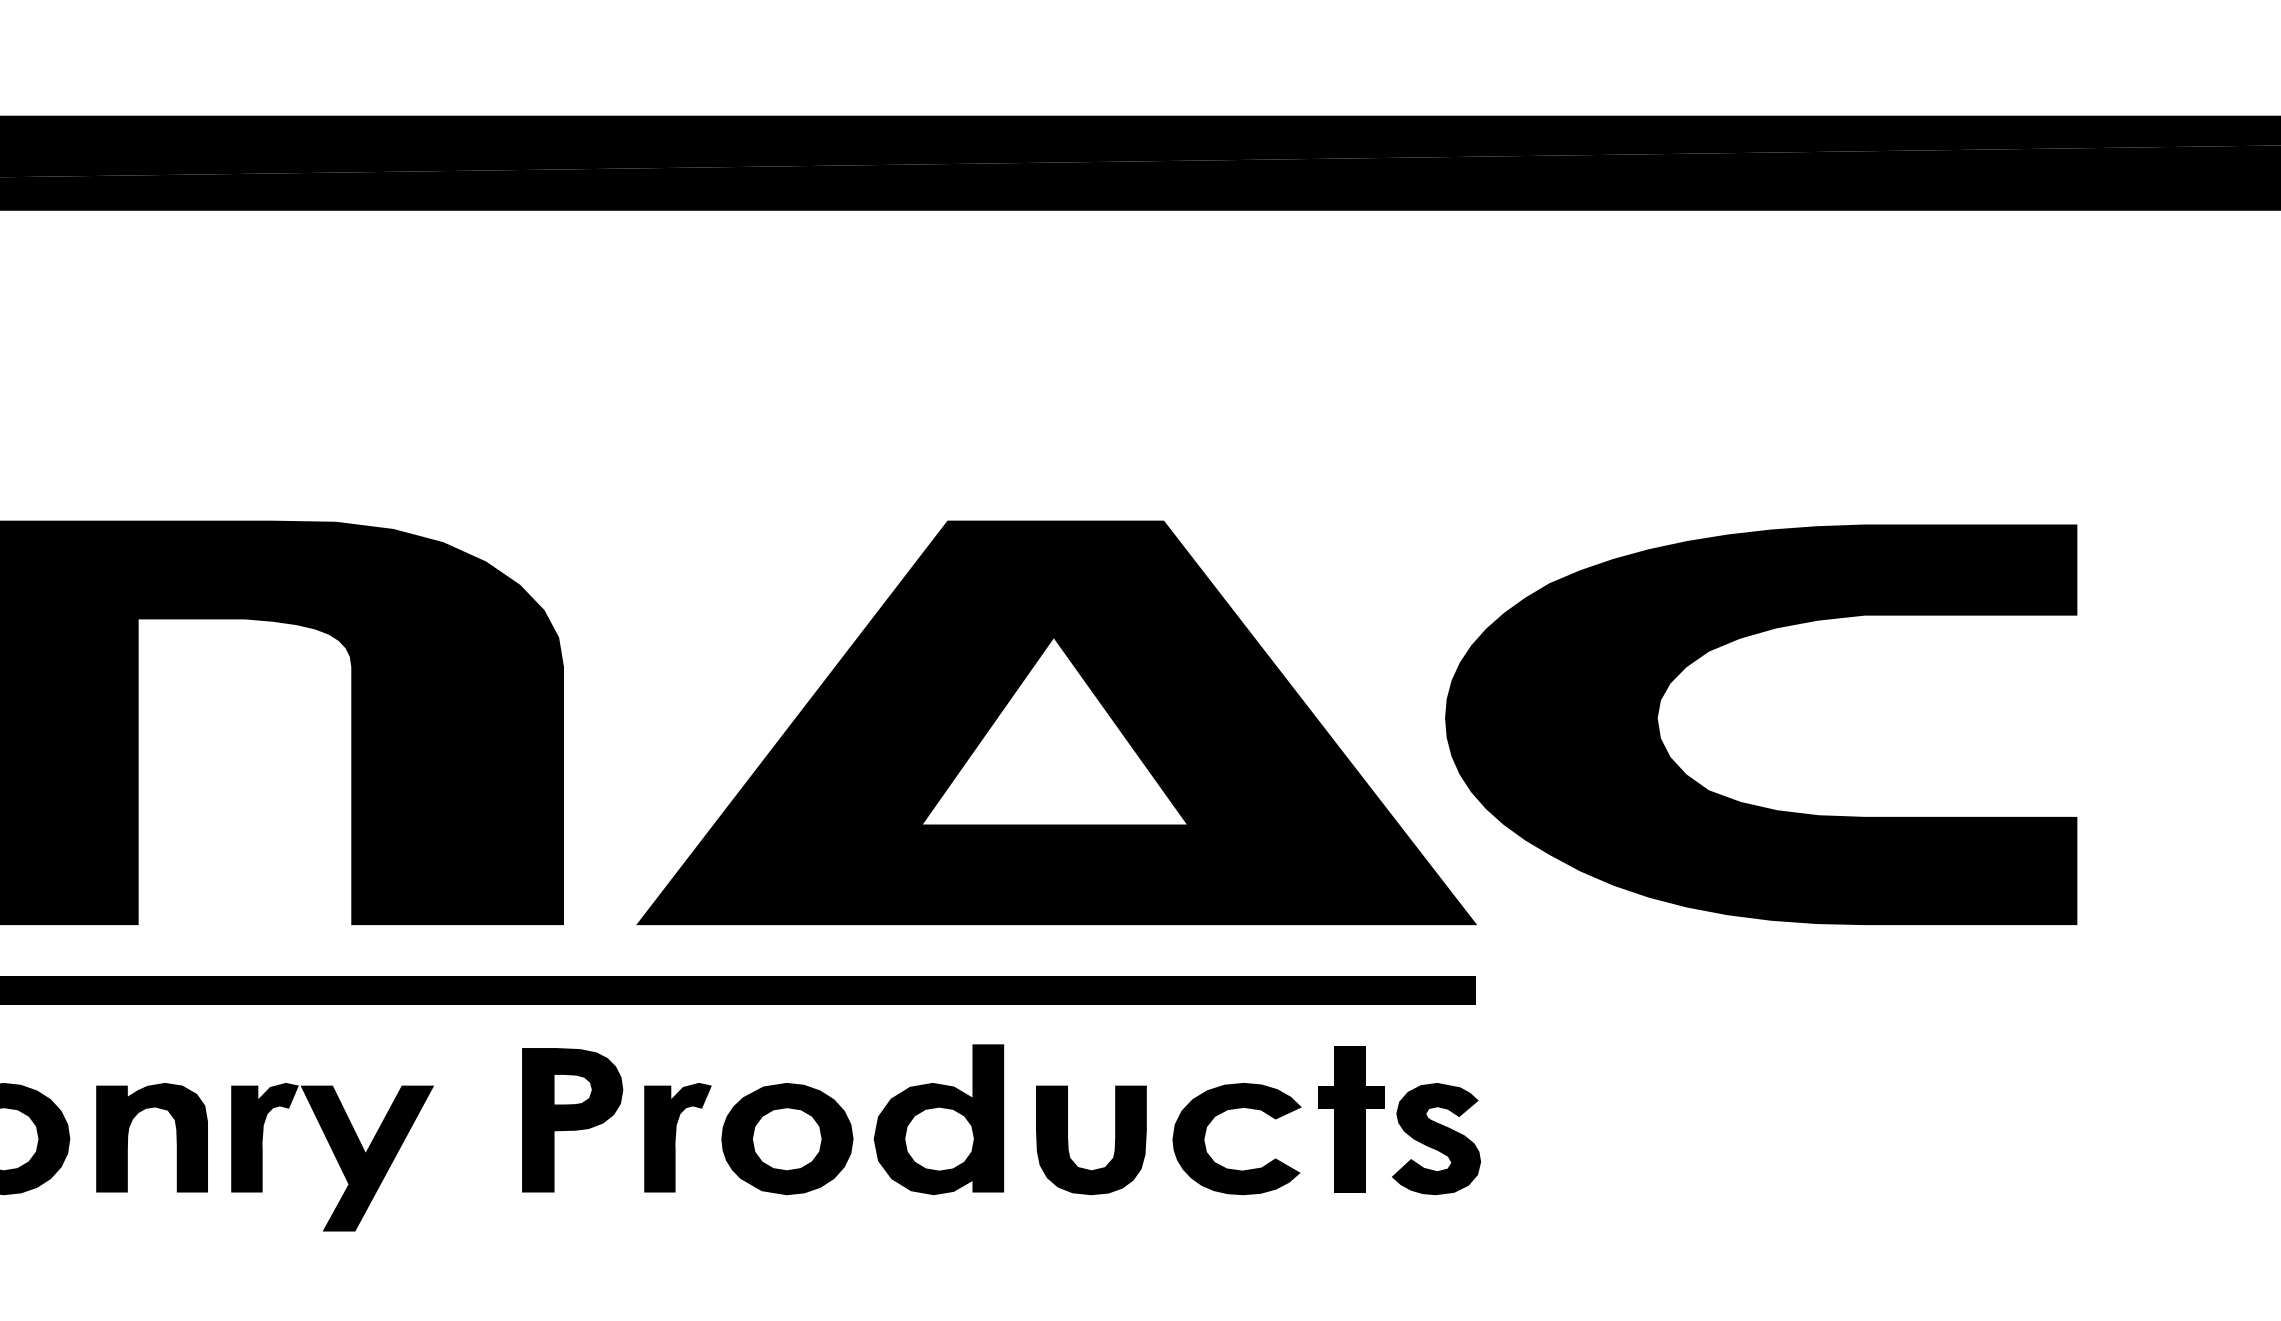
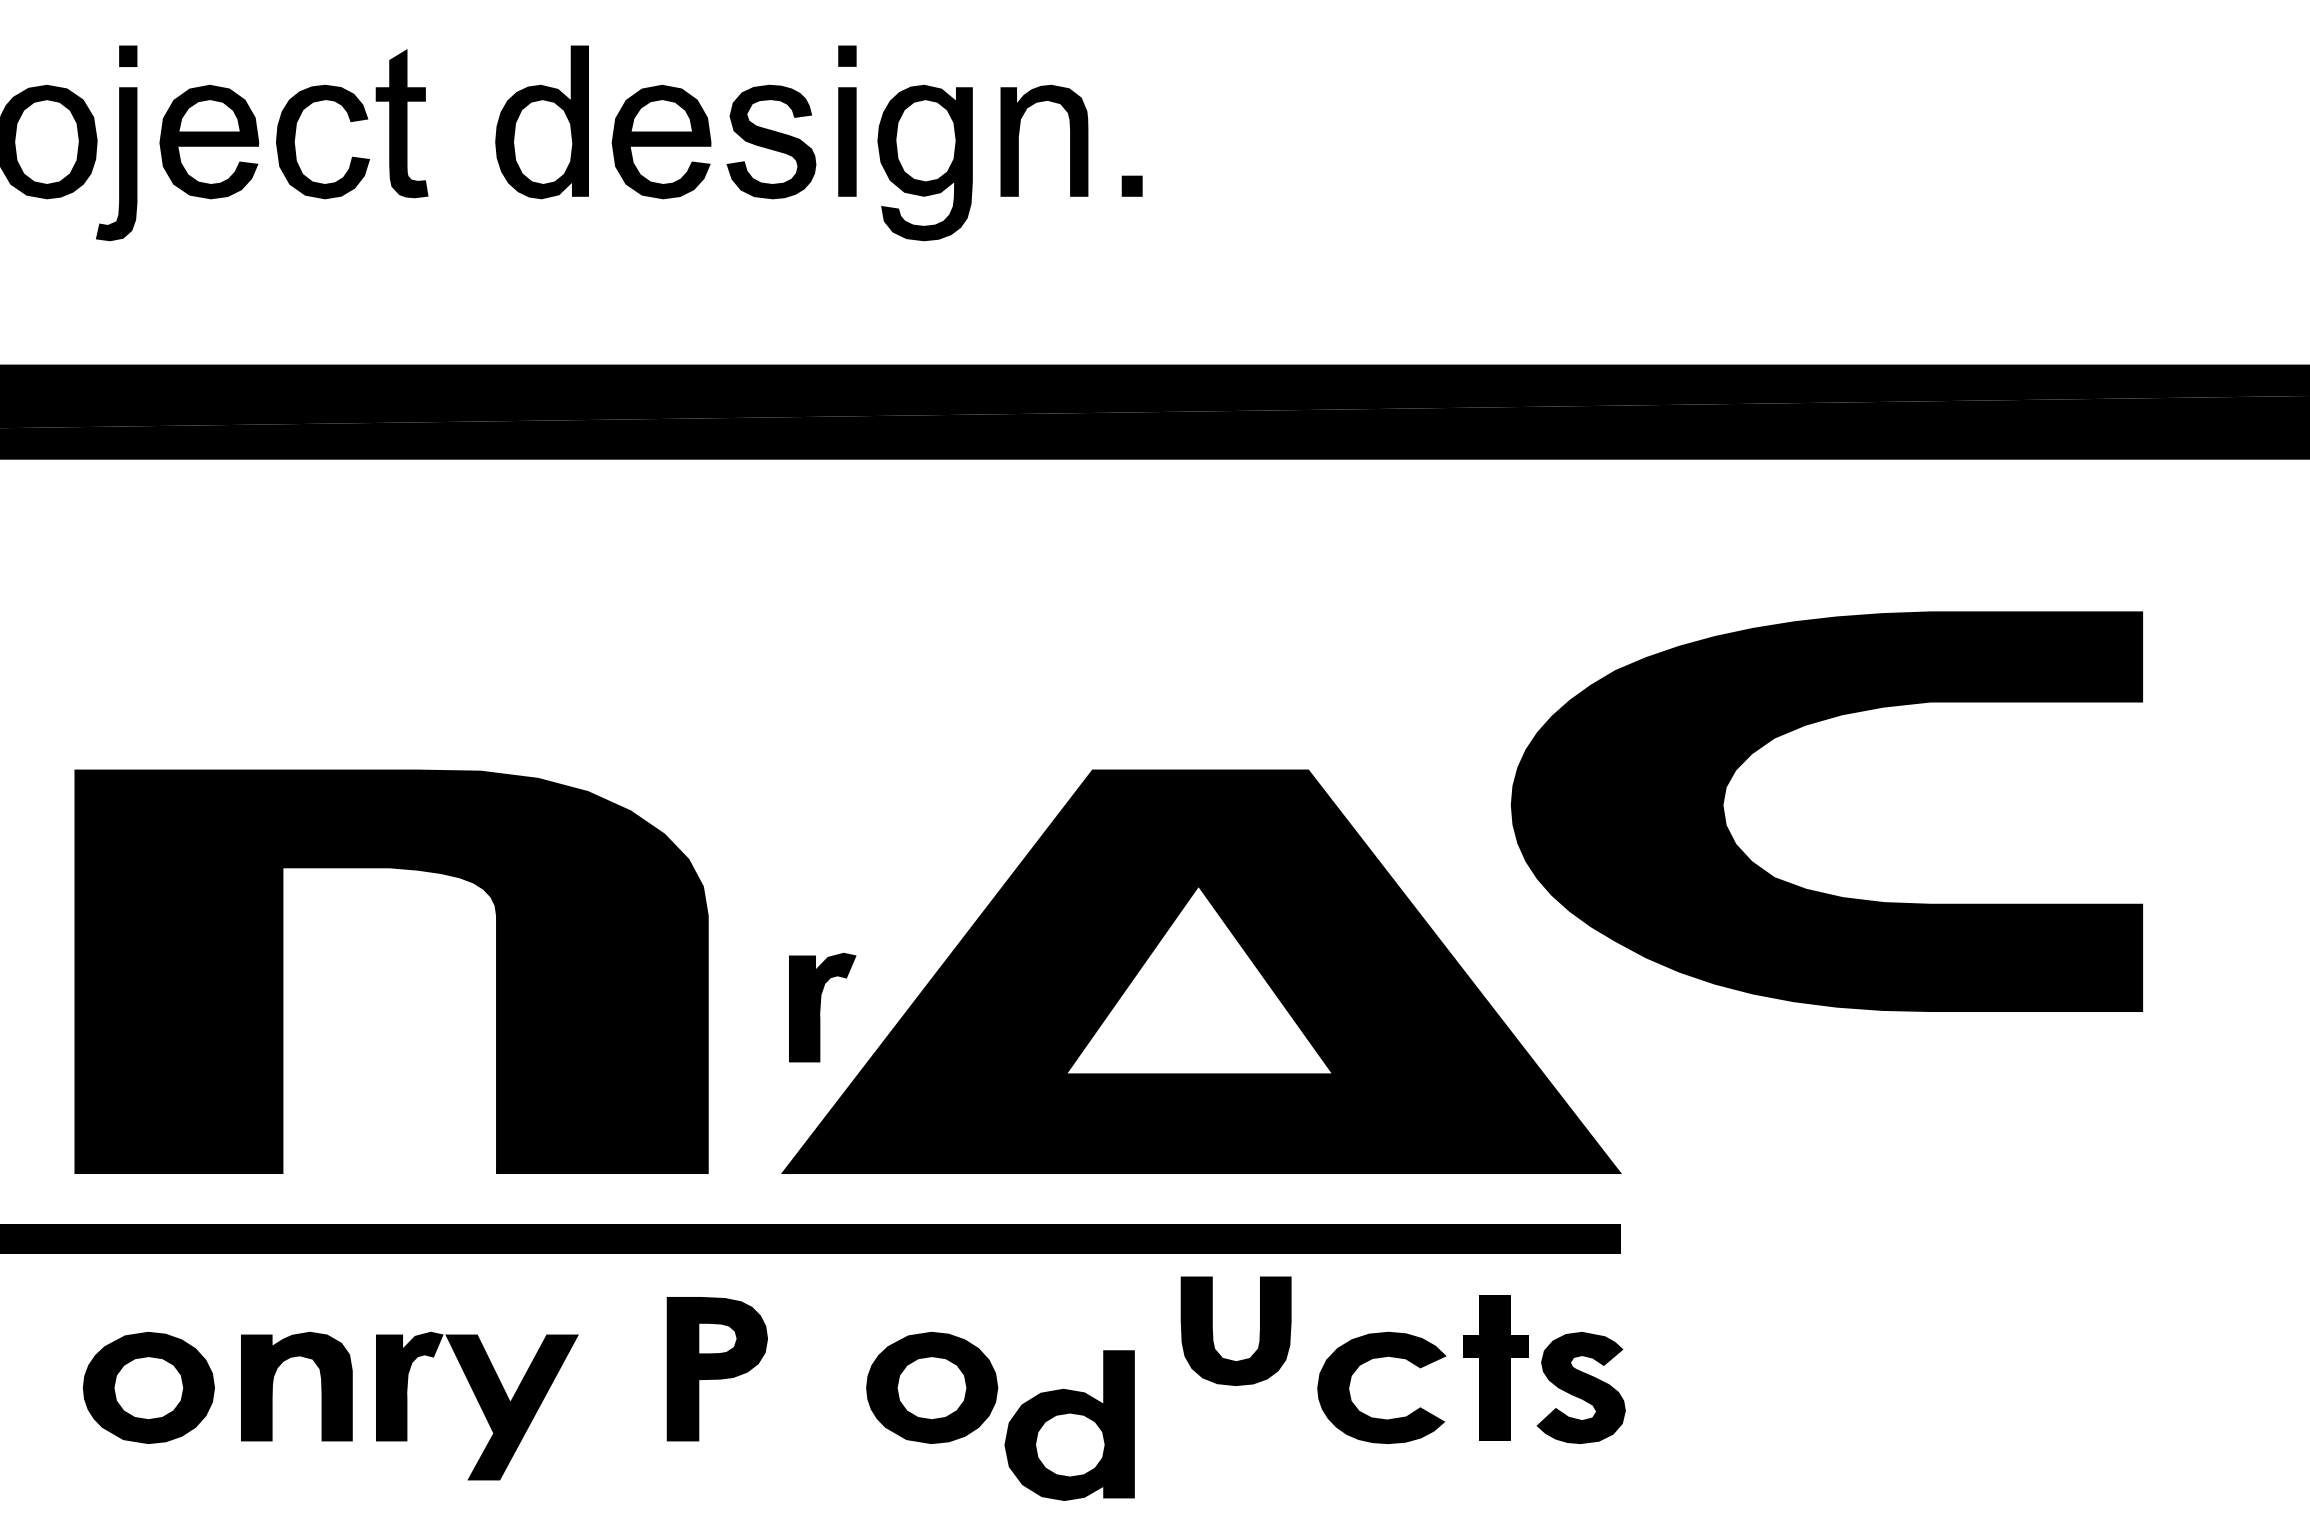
part: (1732, 798) -> (1798, 885), moved
part: (938, 1119) -> (1069, 1425), moved
part: (677, 1137) -> (822, 1007), moved
part: (1068, 1144) -> (1213, 1335), moved

